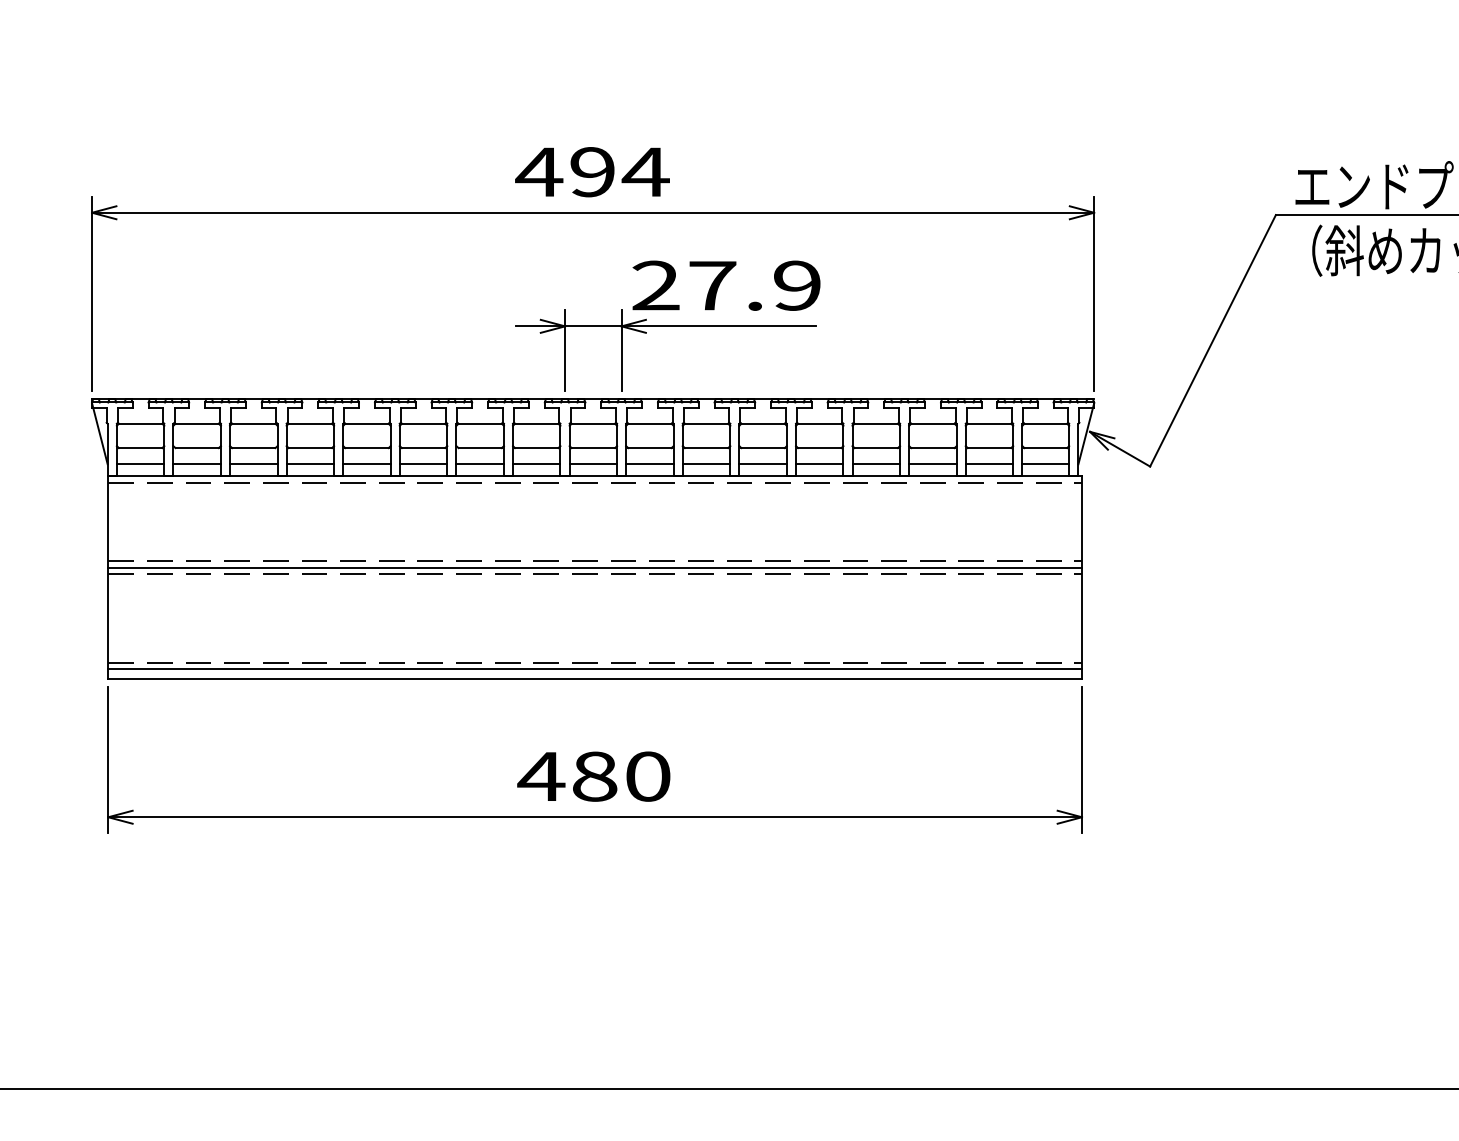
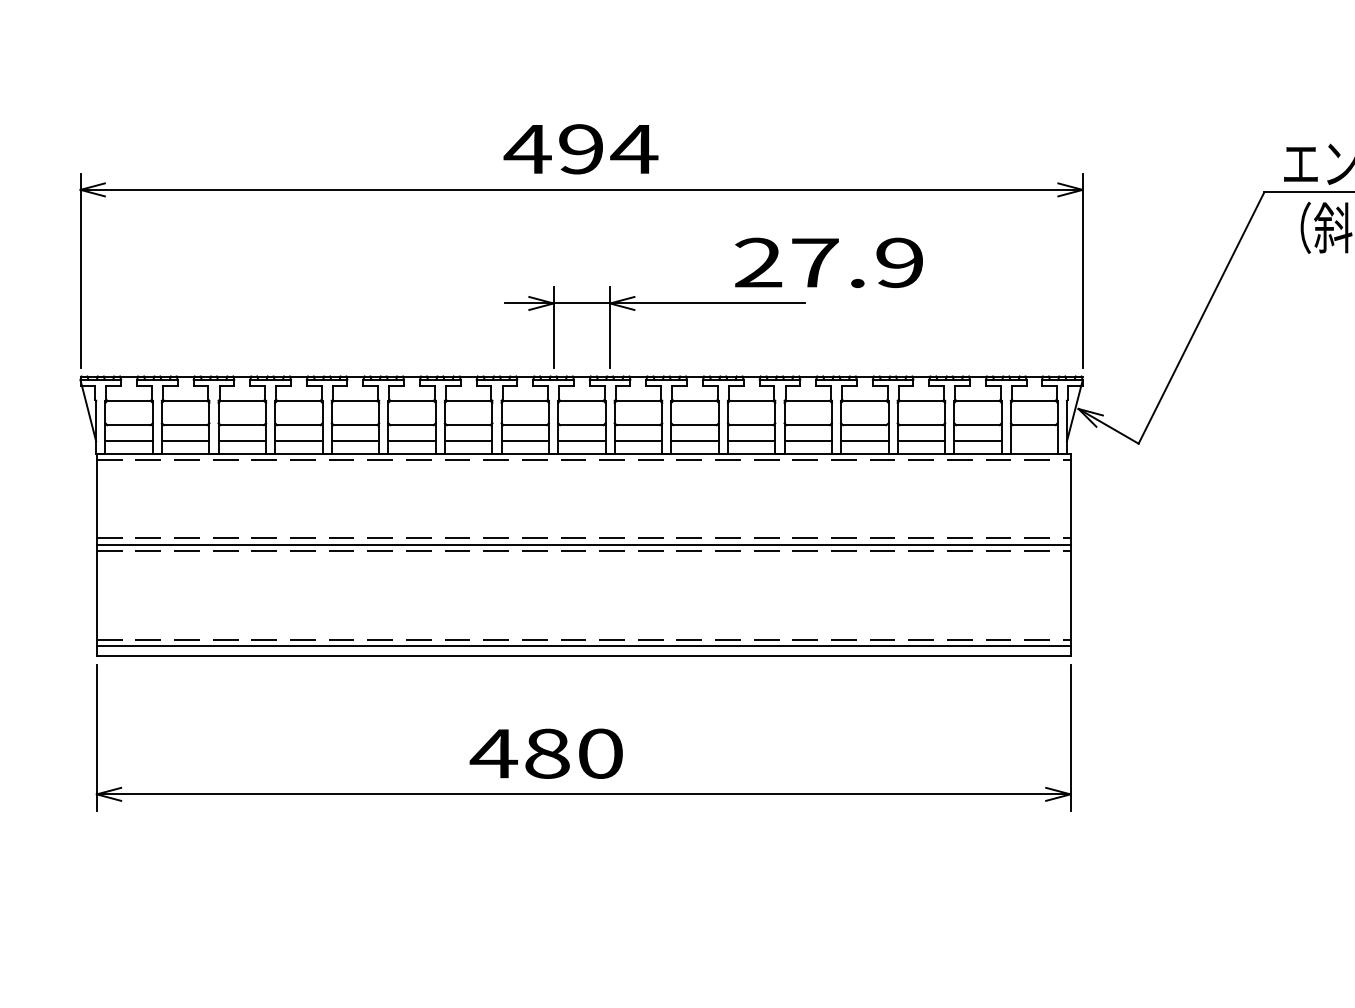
text: (726, 285) -> (829, 262), moved
line: (1045, 464) -> (1034, 441), removed
text: (593, 776) -> (546, 753), moved

